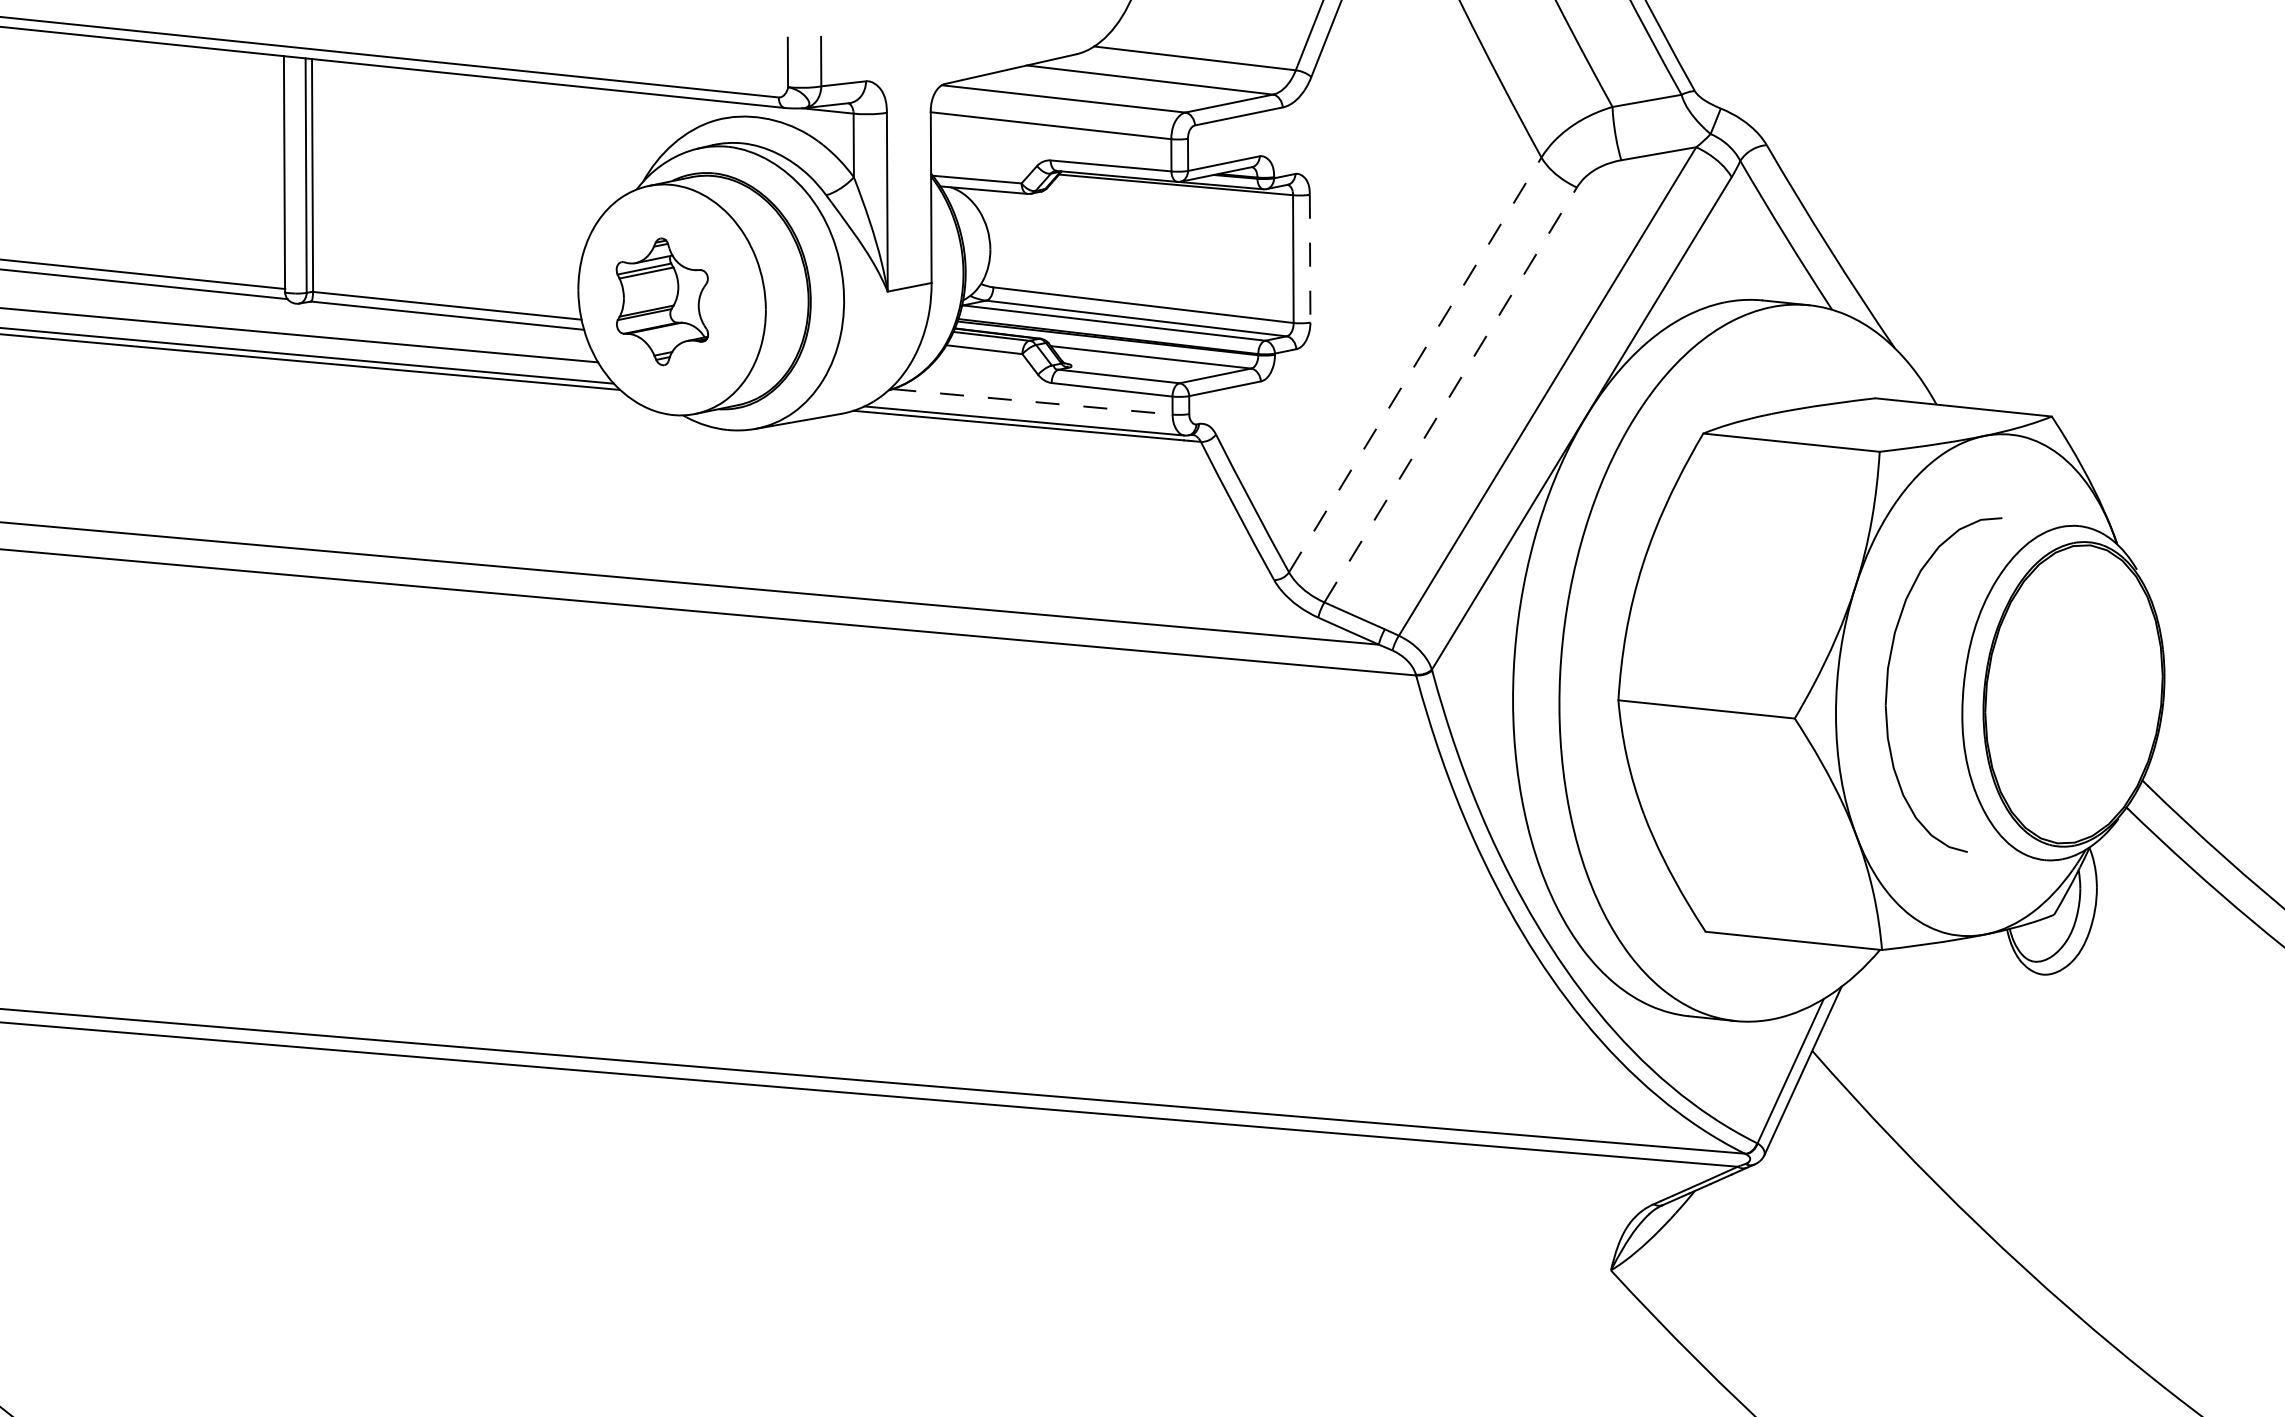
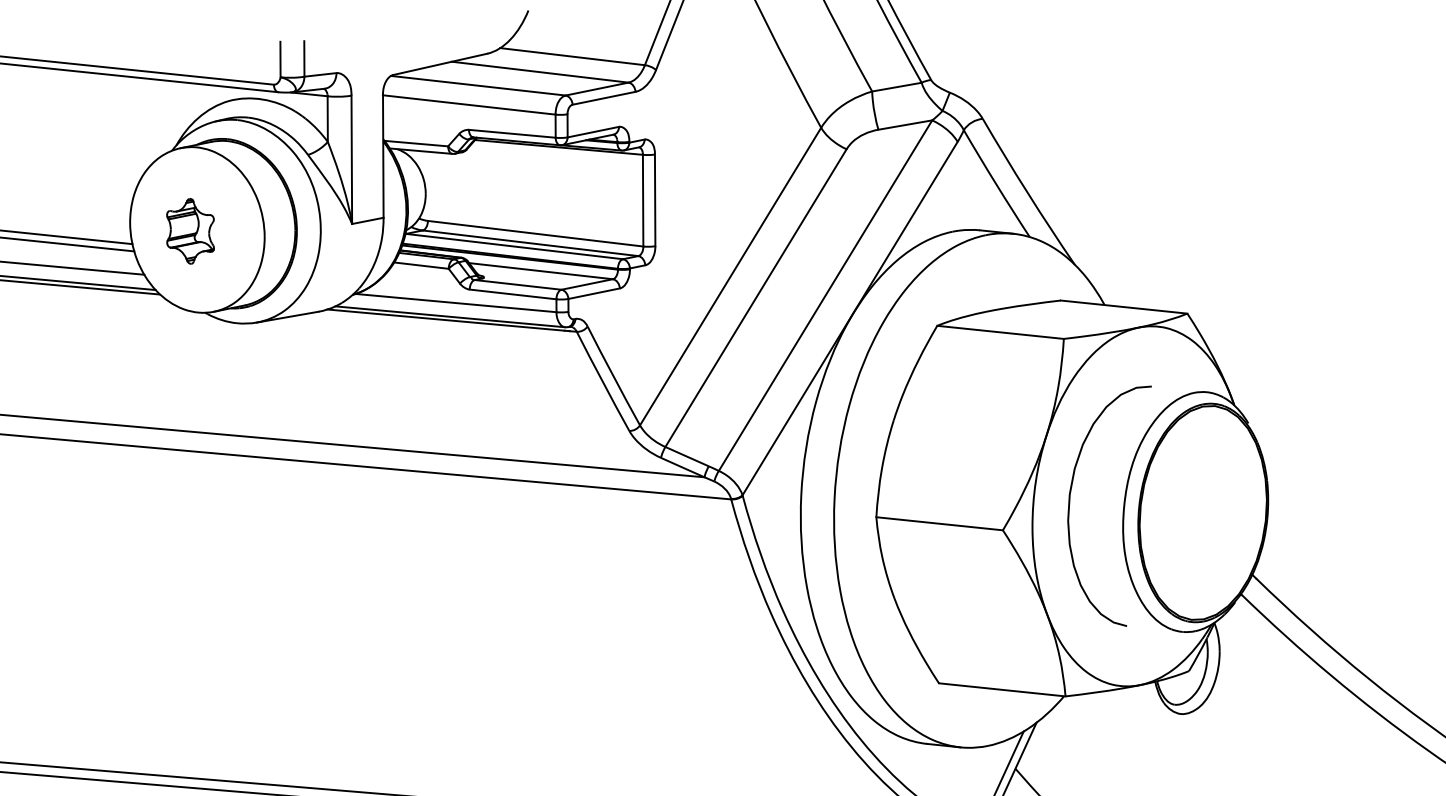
line: (1310, 258) -> (655, 200), dashed -> solid
part: (662, 301) -> (190, 231), size x0.71
line: (1415, 364) -> (730, 276), dashed -> solid
line: (1450, 394) -> (755, 297), dashed -> solid
line: (1032, 401) -> (455, 302), dashed -> solid

